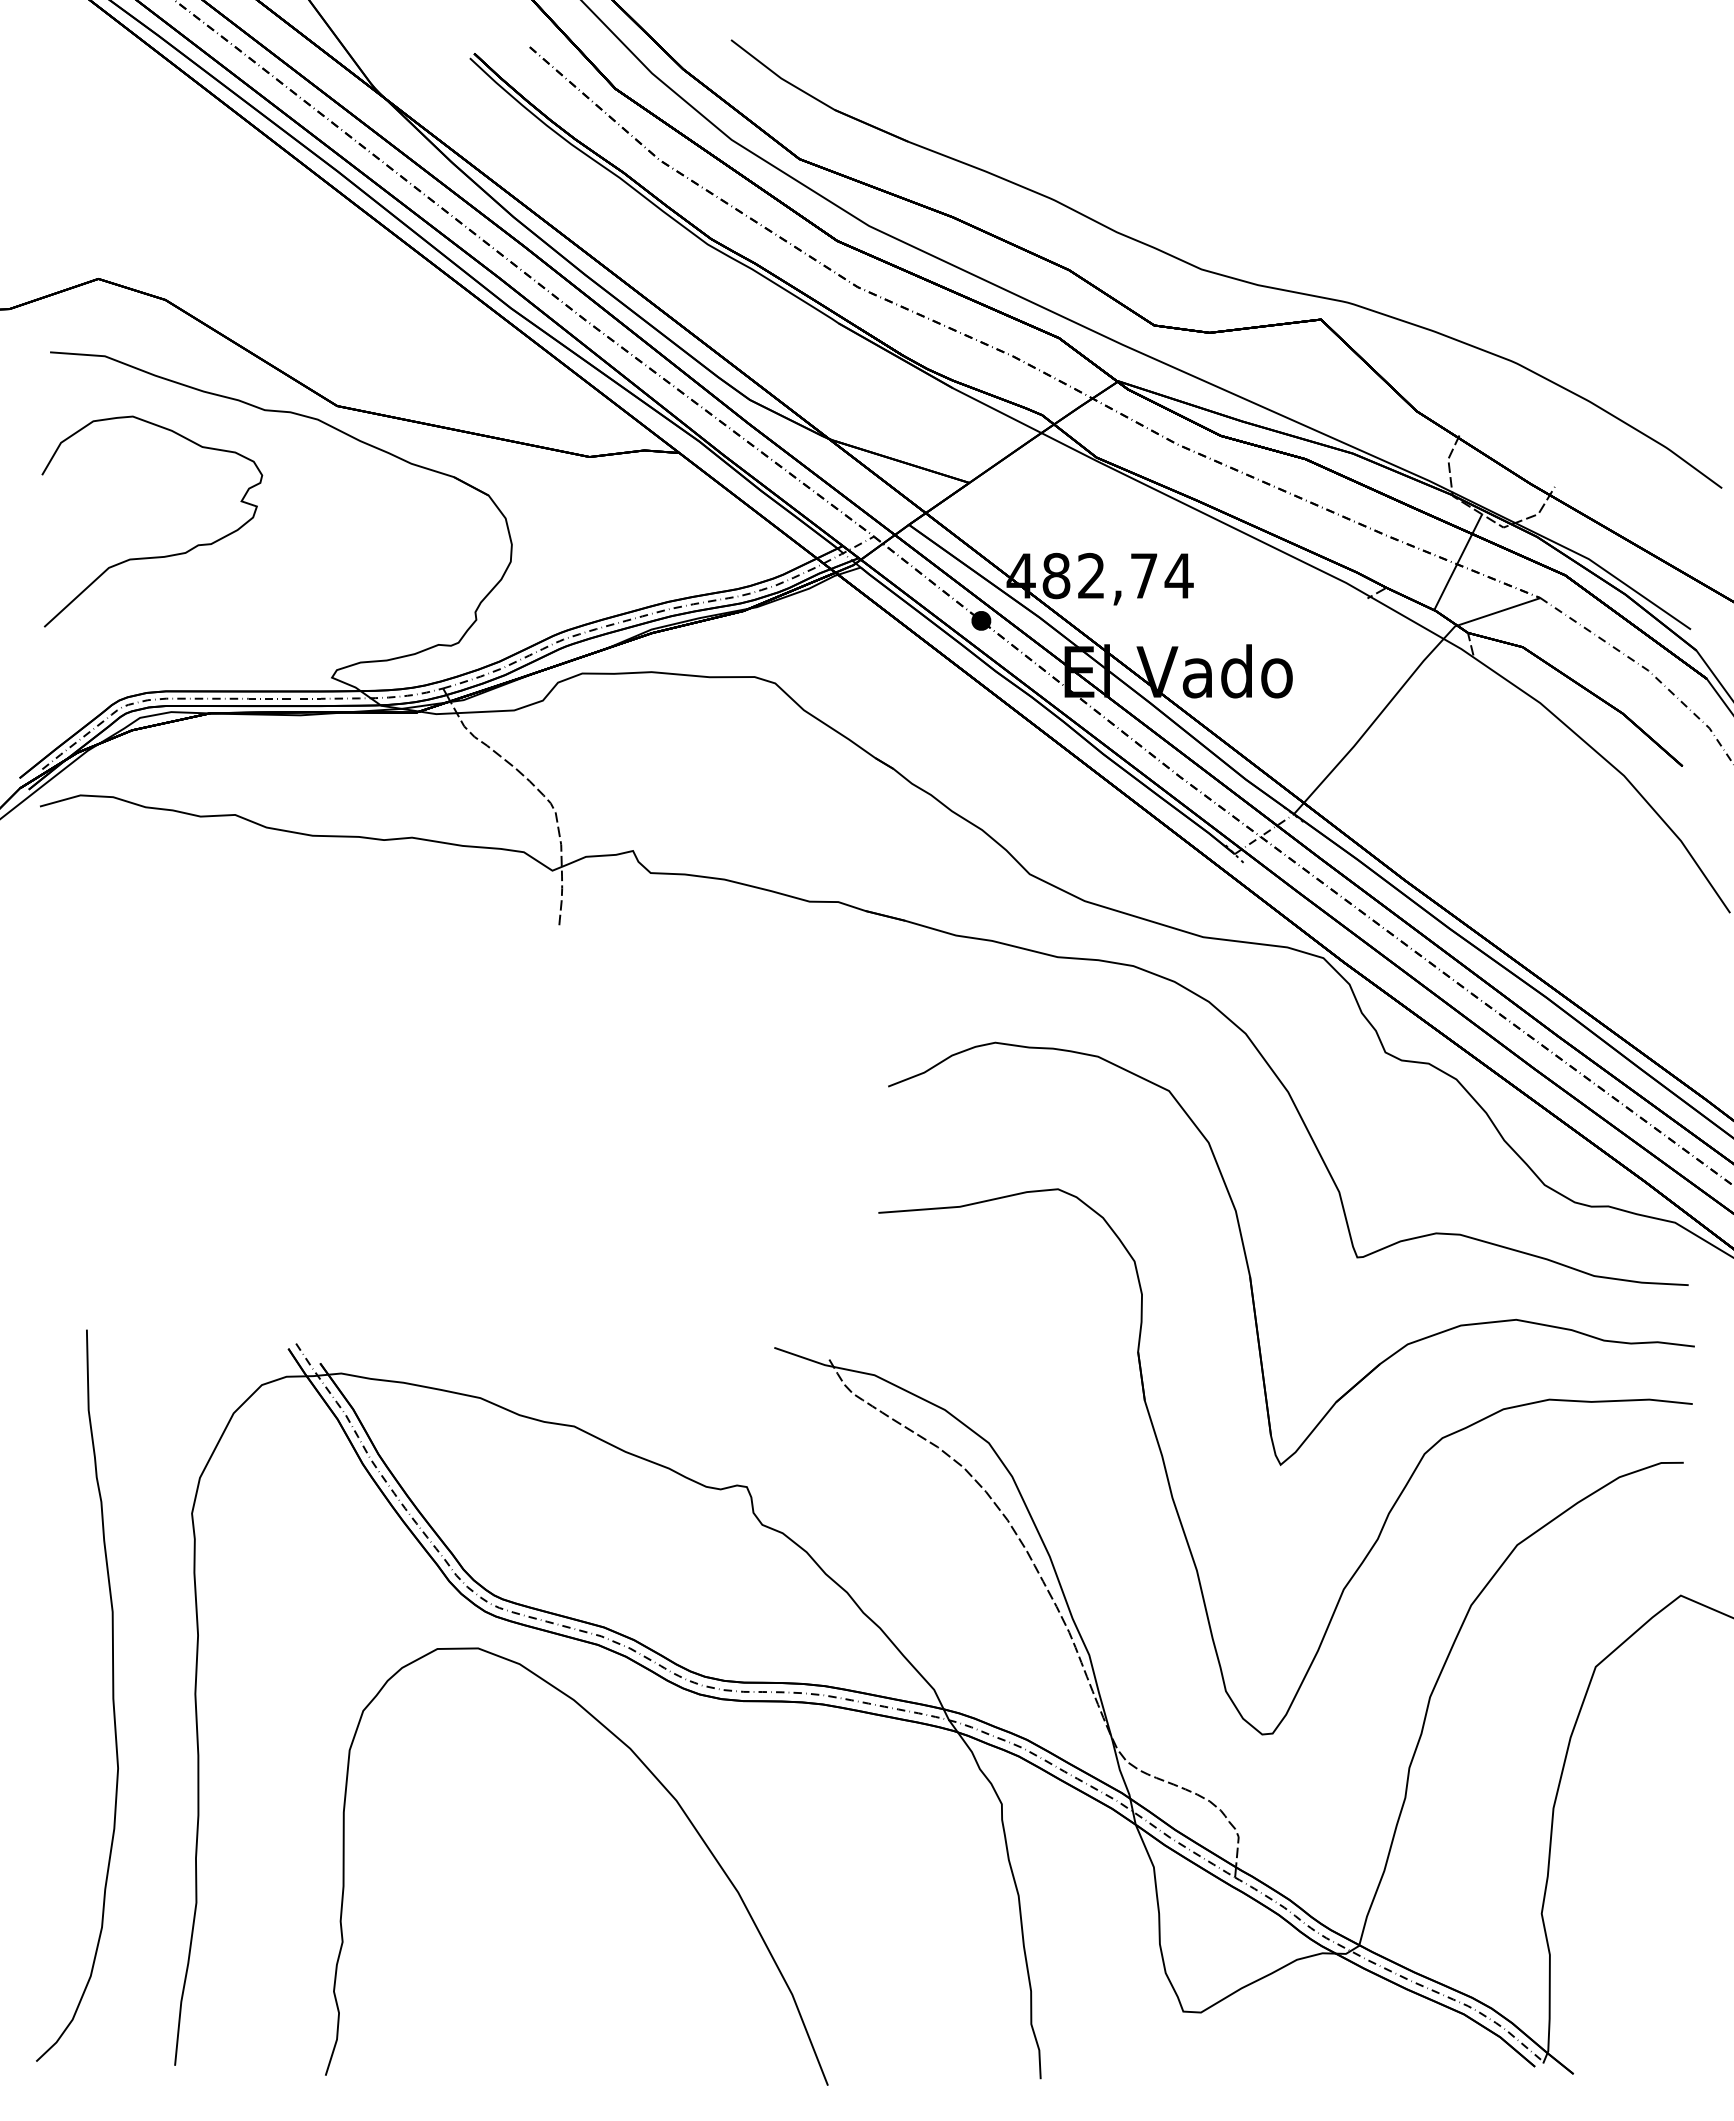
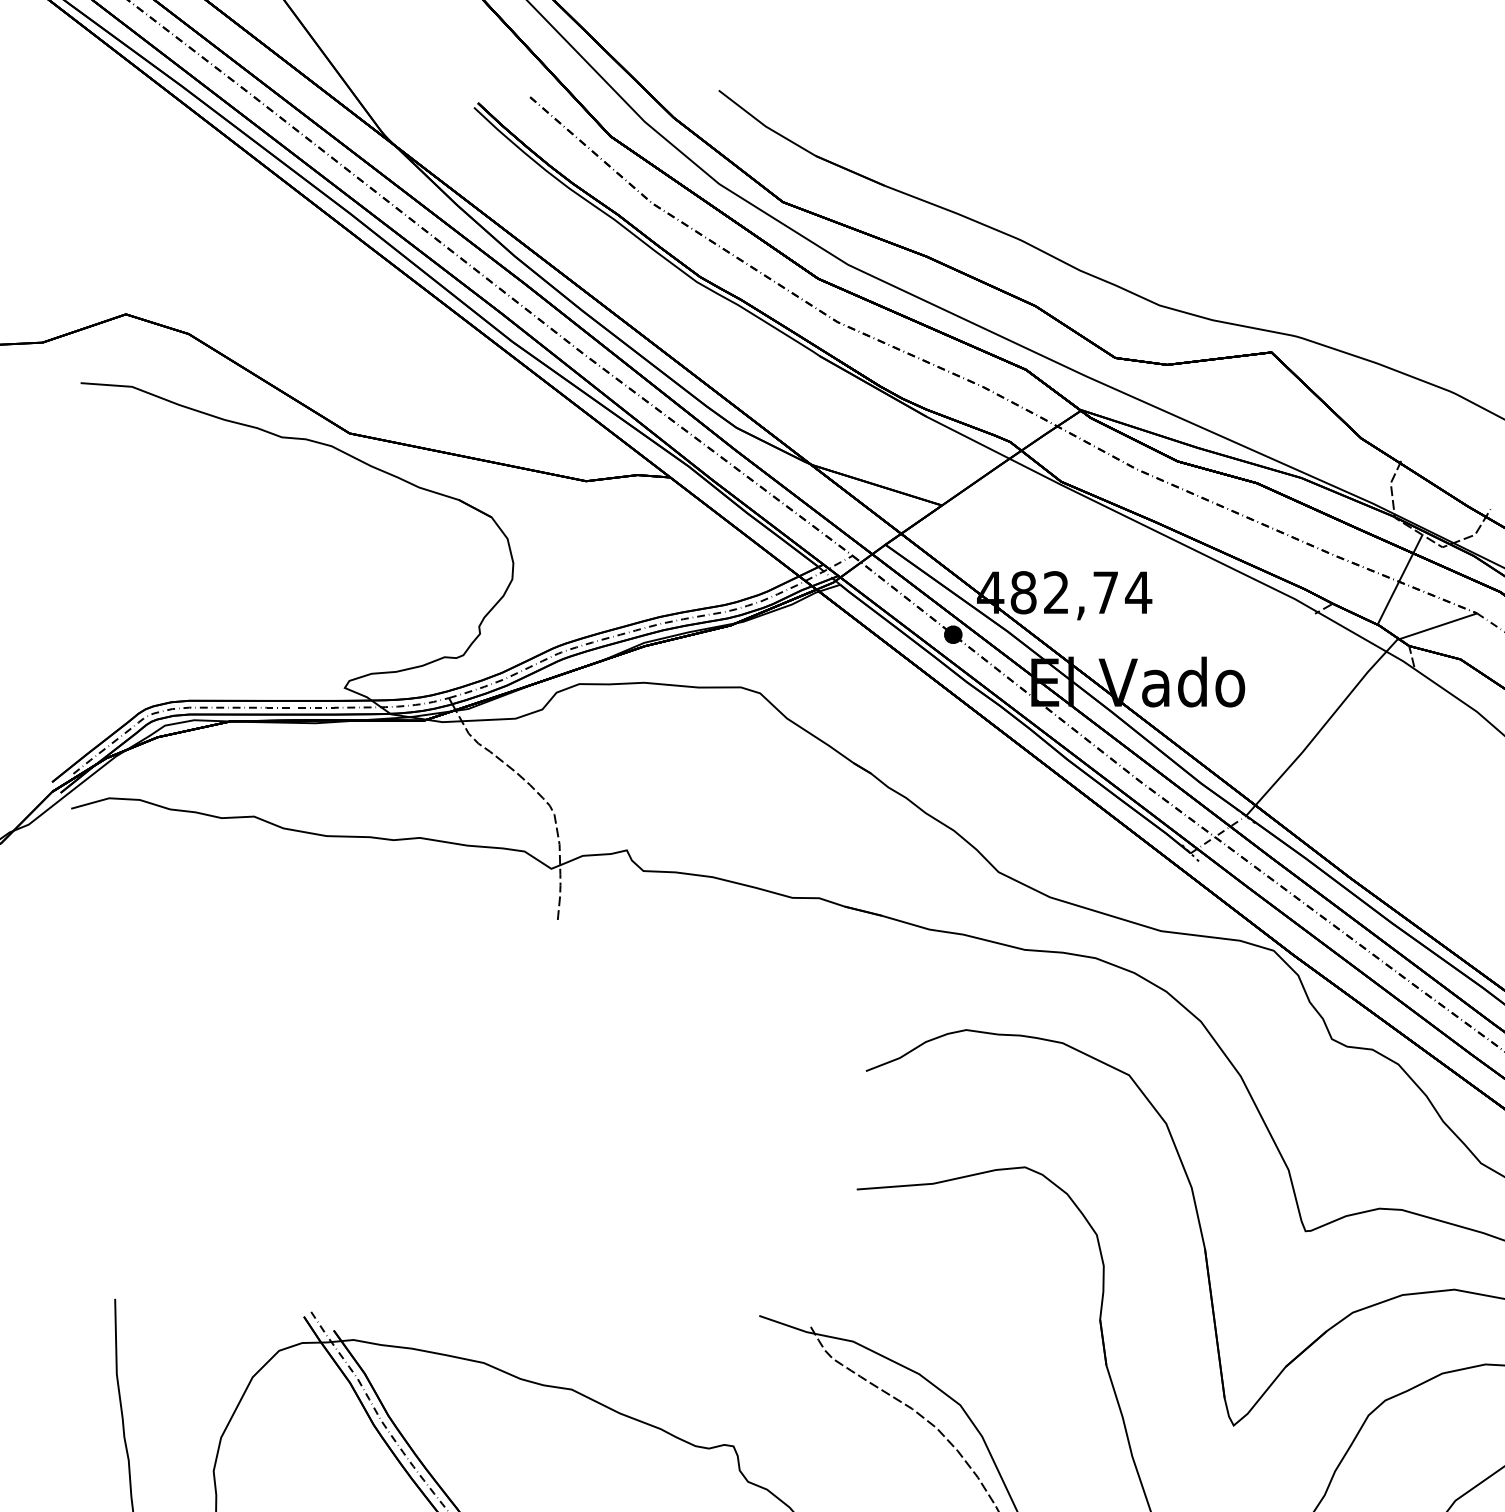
curve: (152, 556) -> (176, 574), removed

